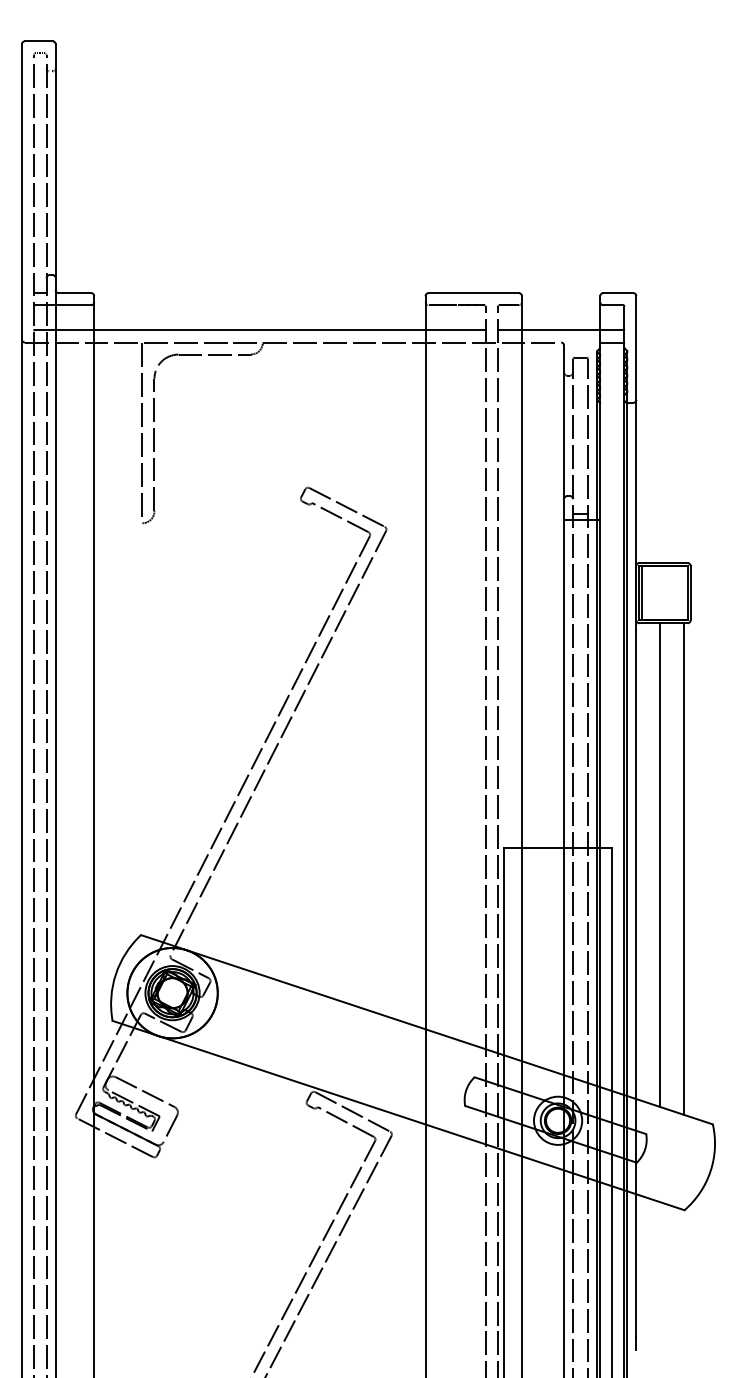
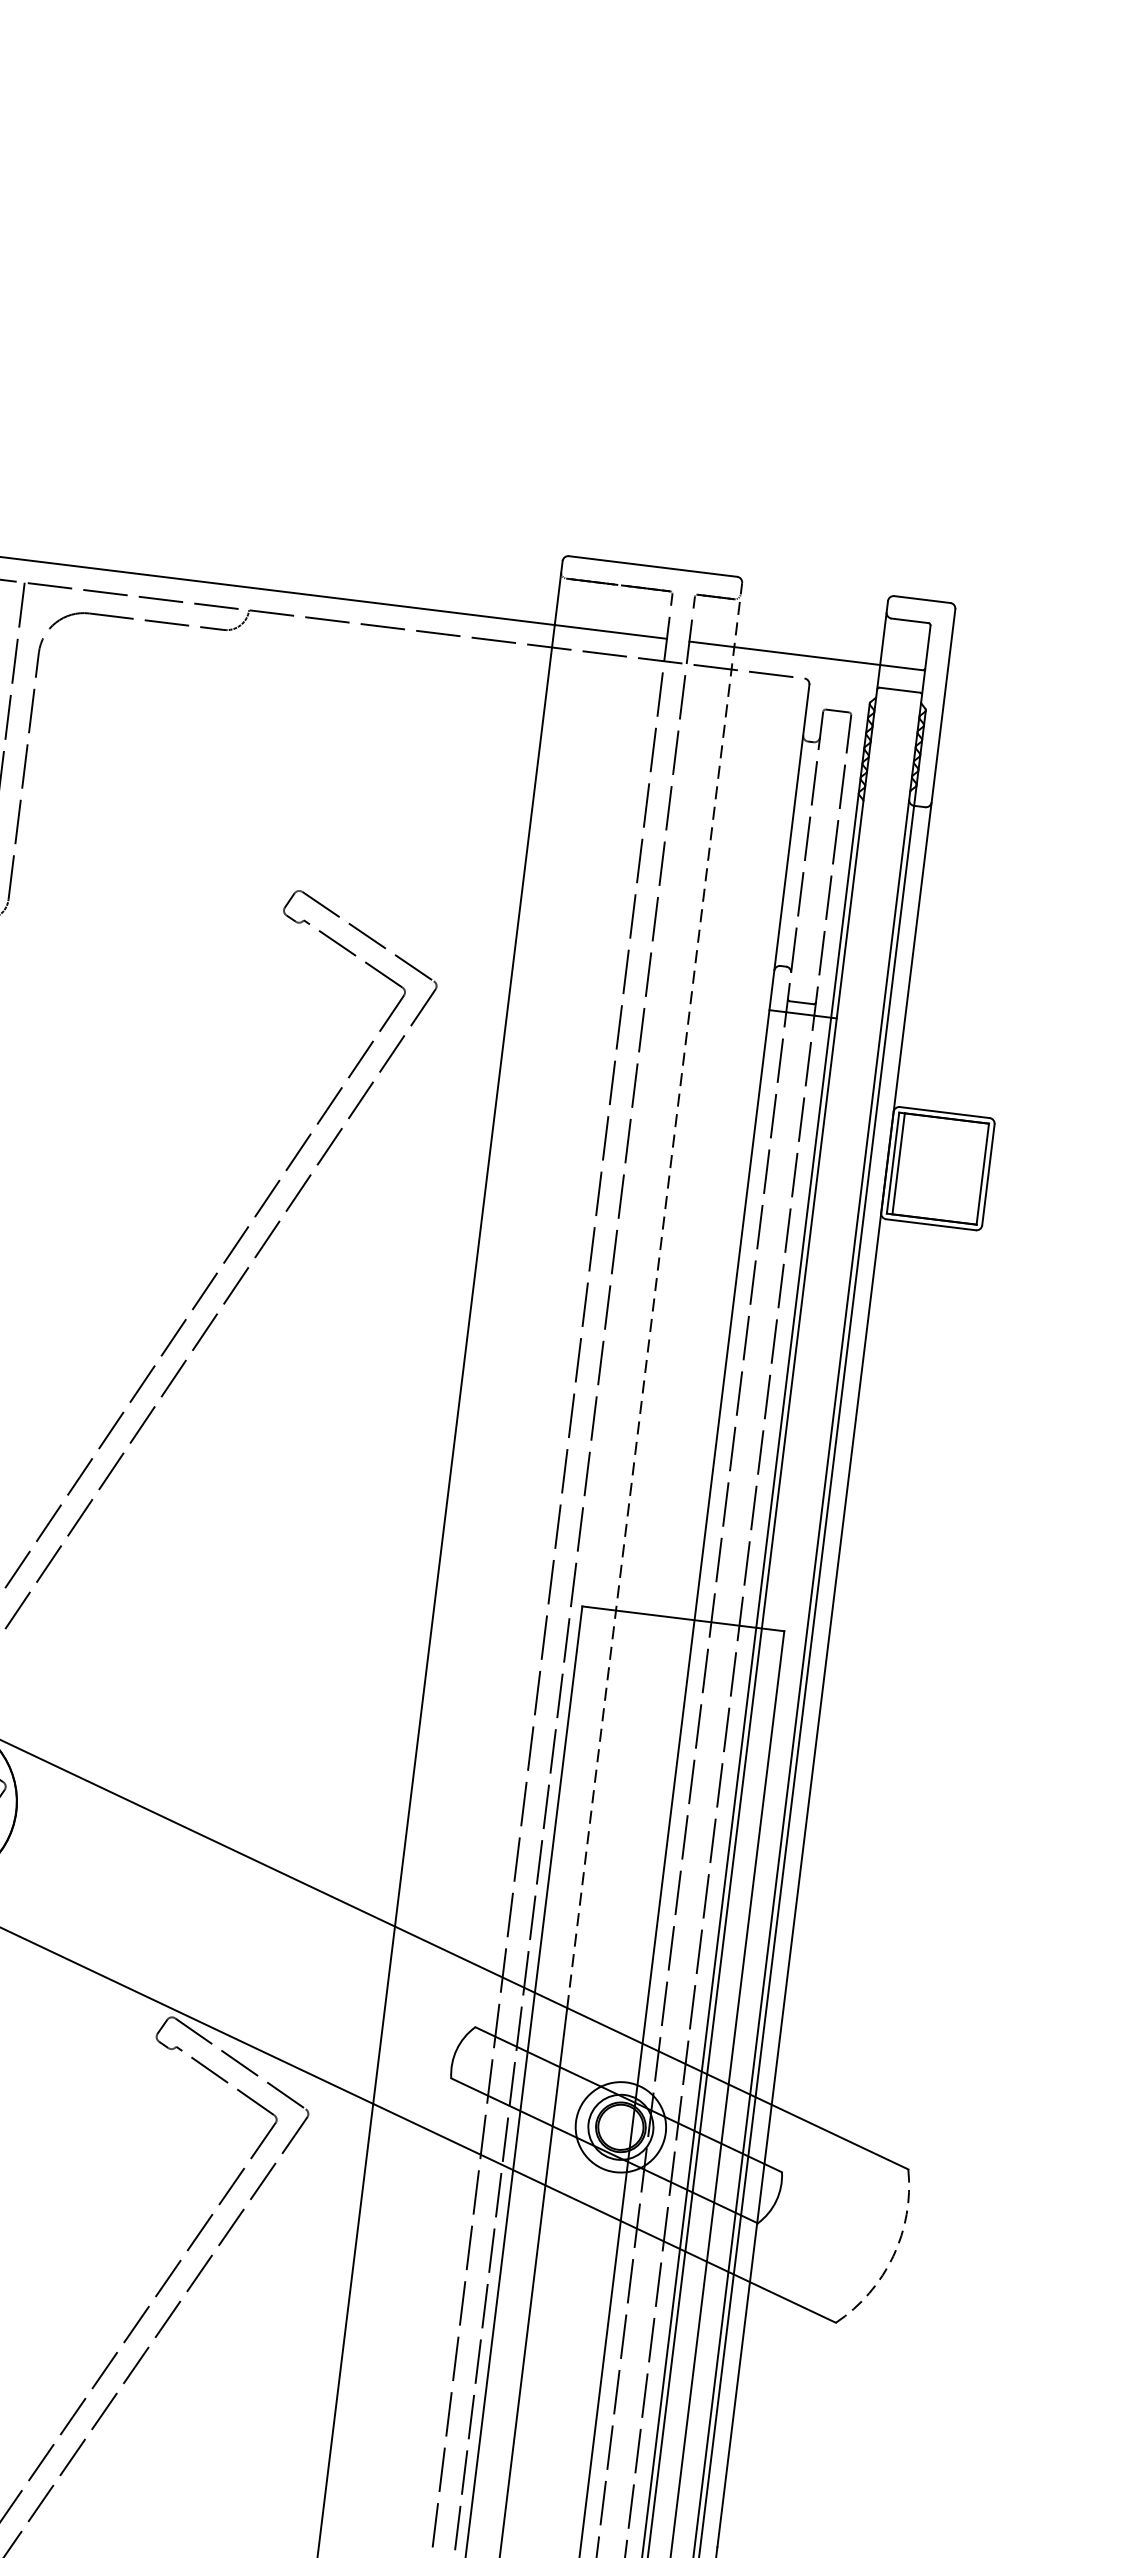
line: (521, 678) -> (653, 1295), solid -> dashed
line: (660, 865) -> (870, 1675), removed
line: (684, 868) -> (914, 1686), removed
arc: (710, 1171) -> (893, 2256), solid -> dashed

